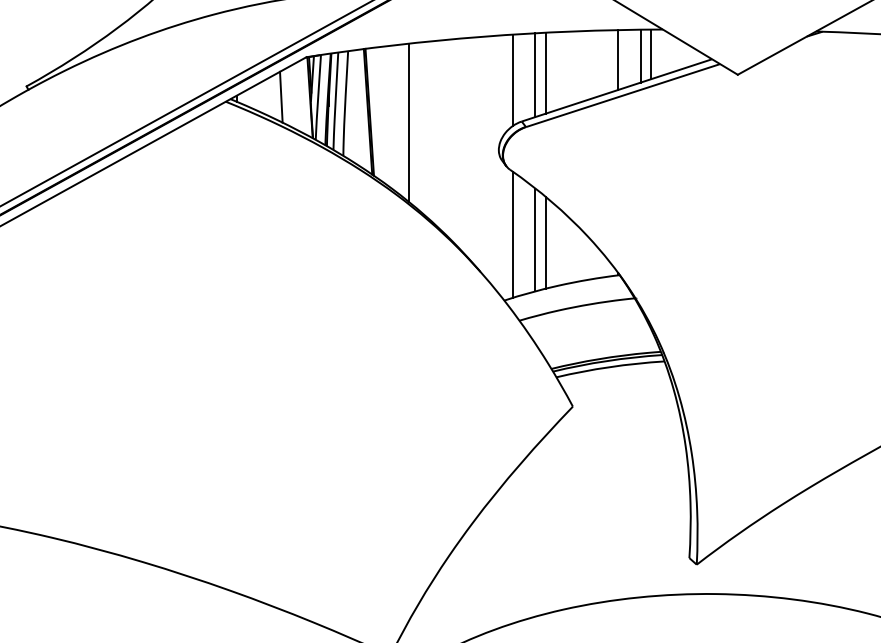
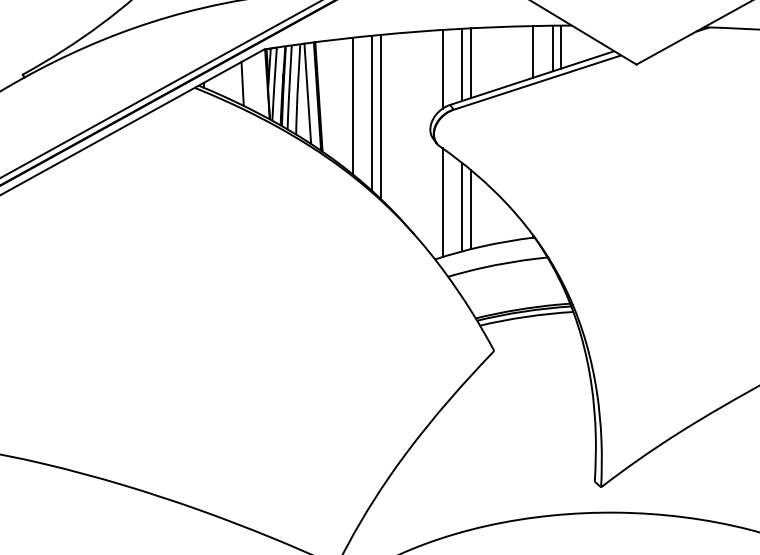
line: (356, 108) -> (307, 93), added
line: (431, 130) -> (372, 112), added
line: (441, 134) -> (380, 116), added

